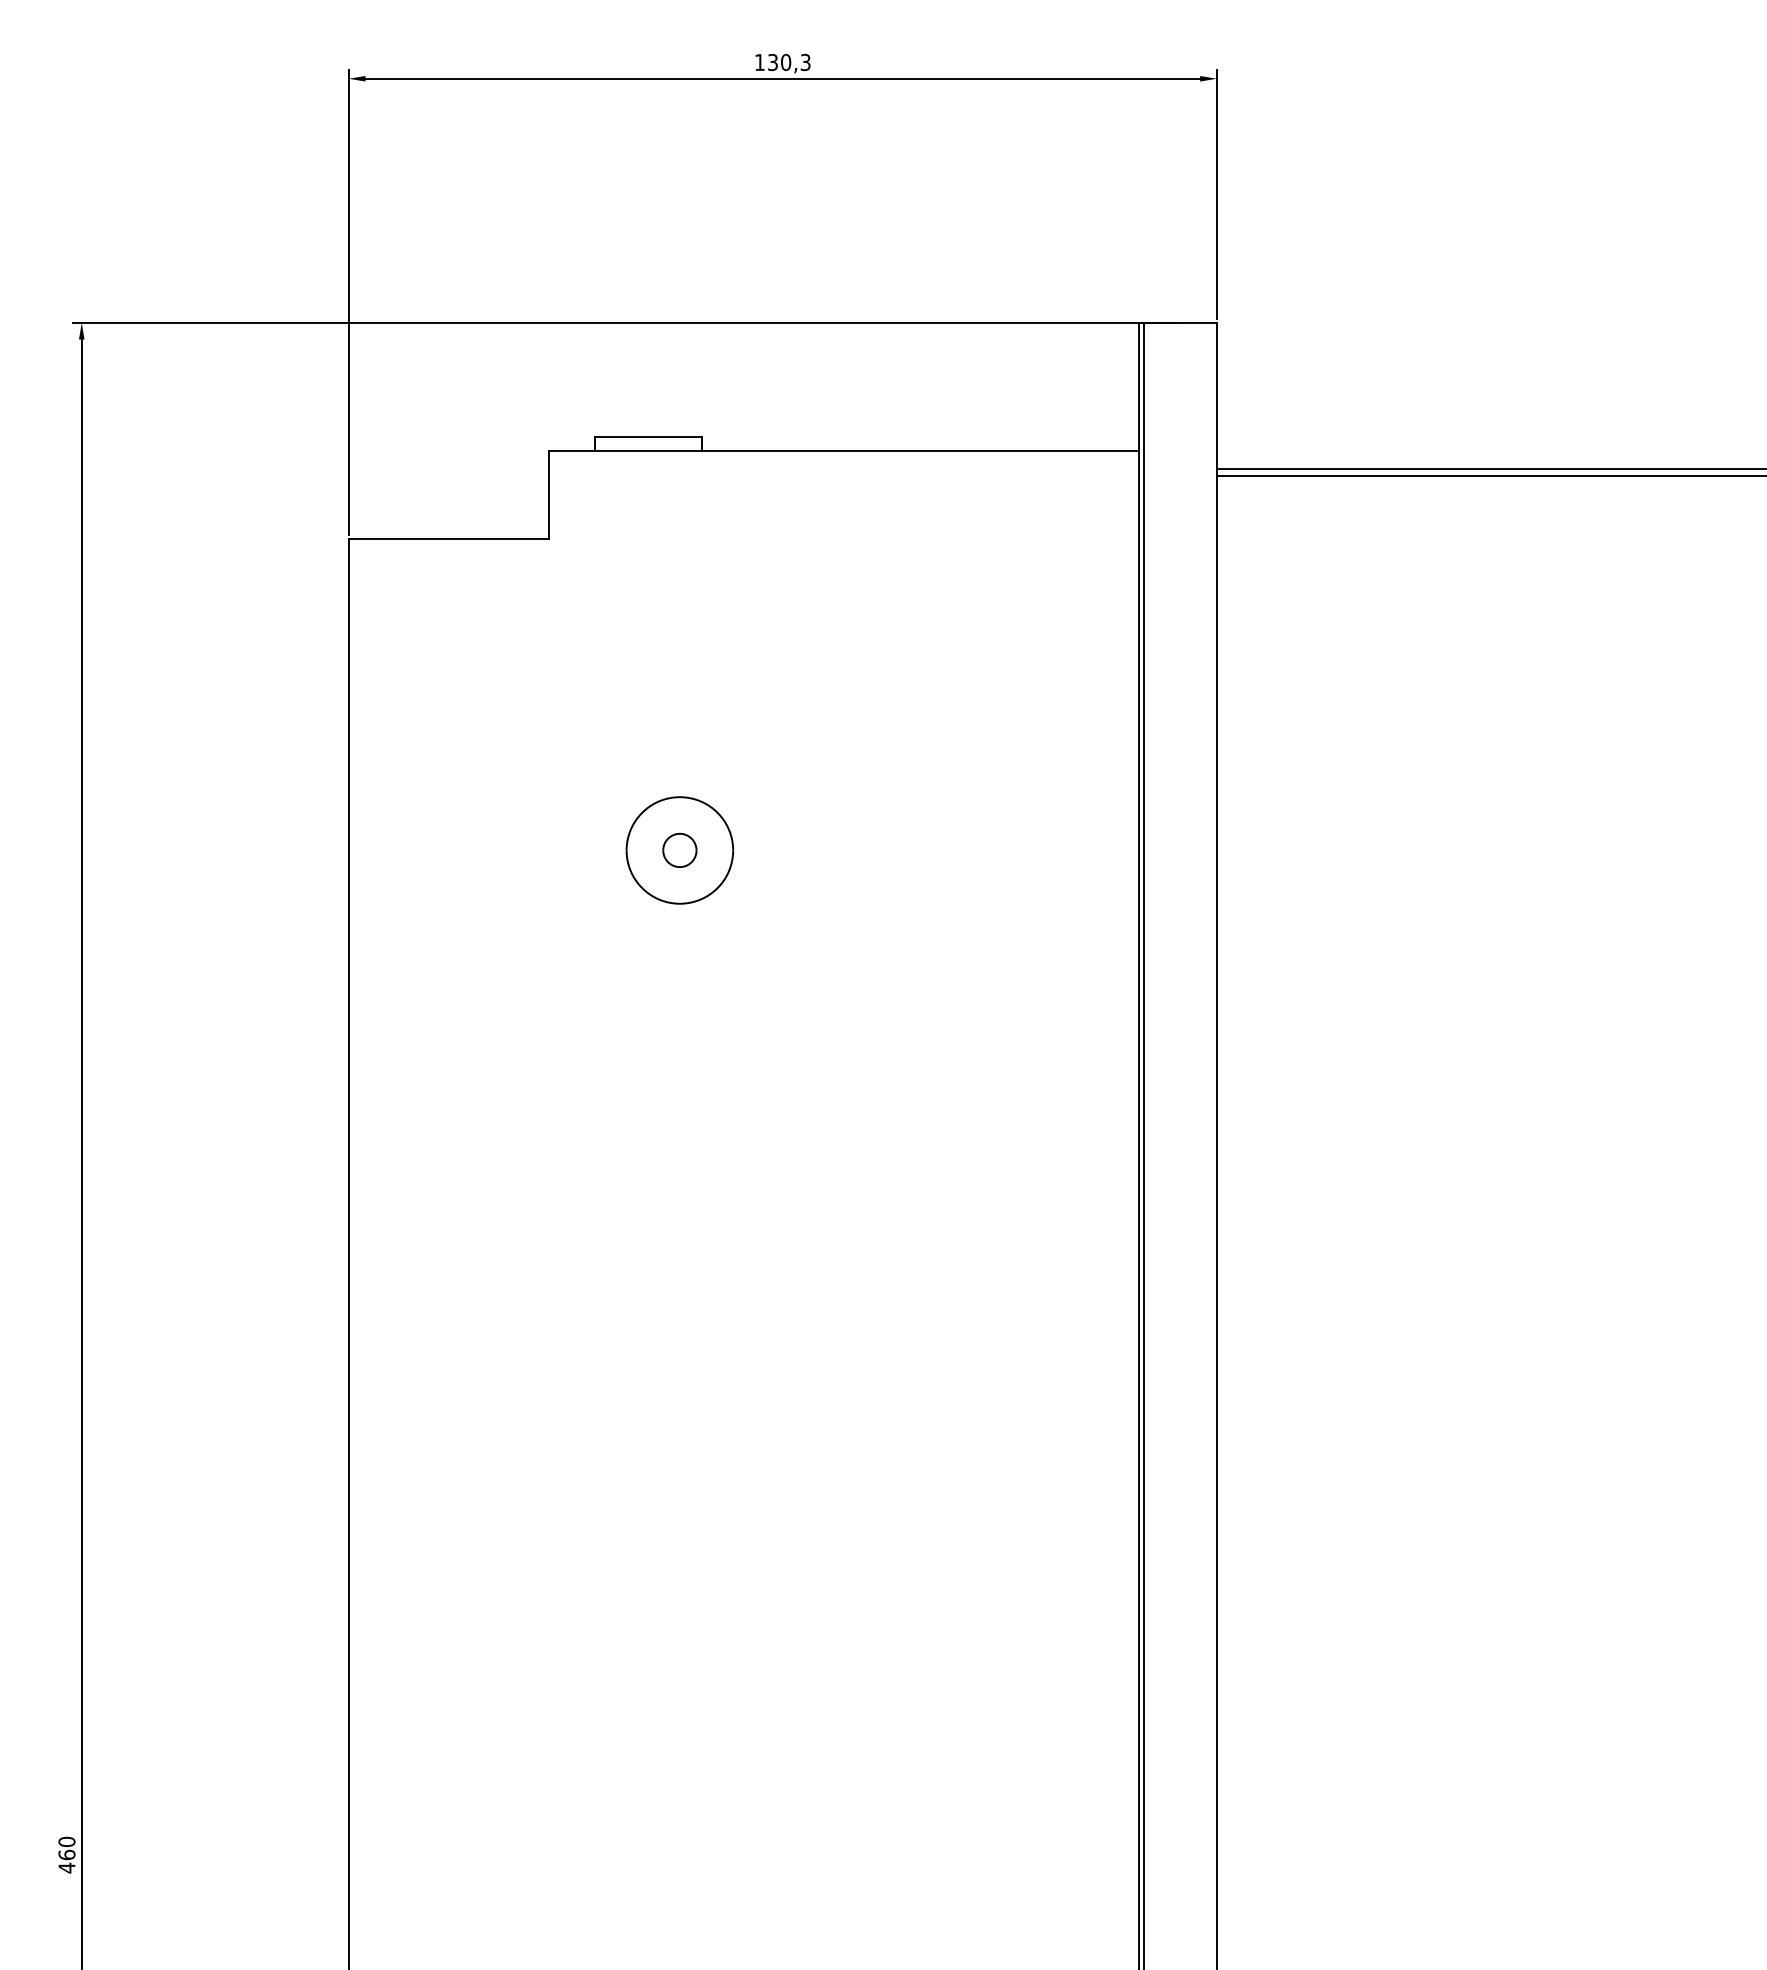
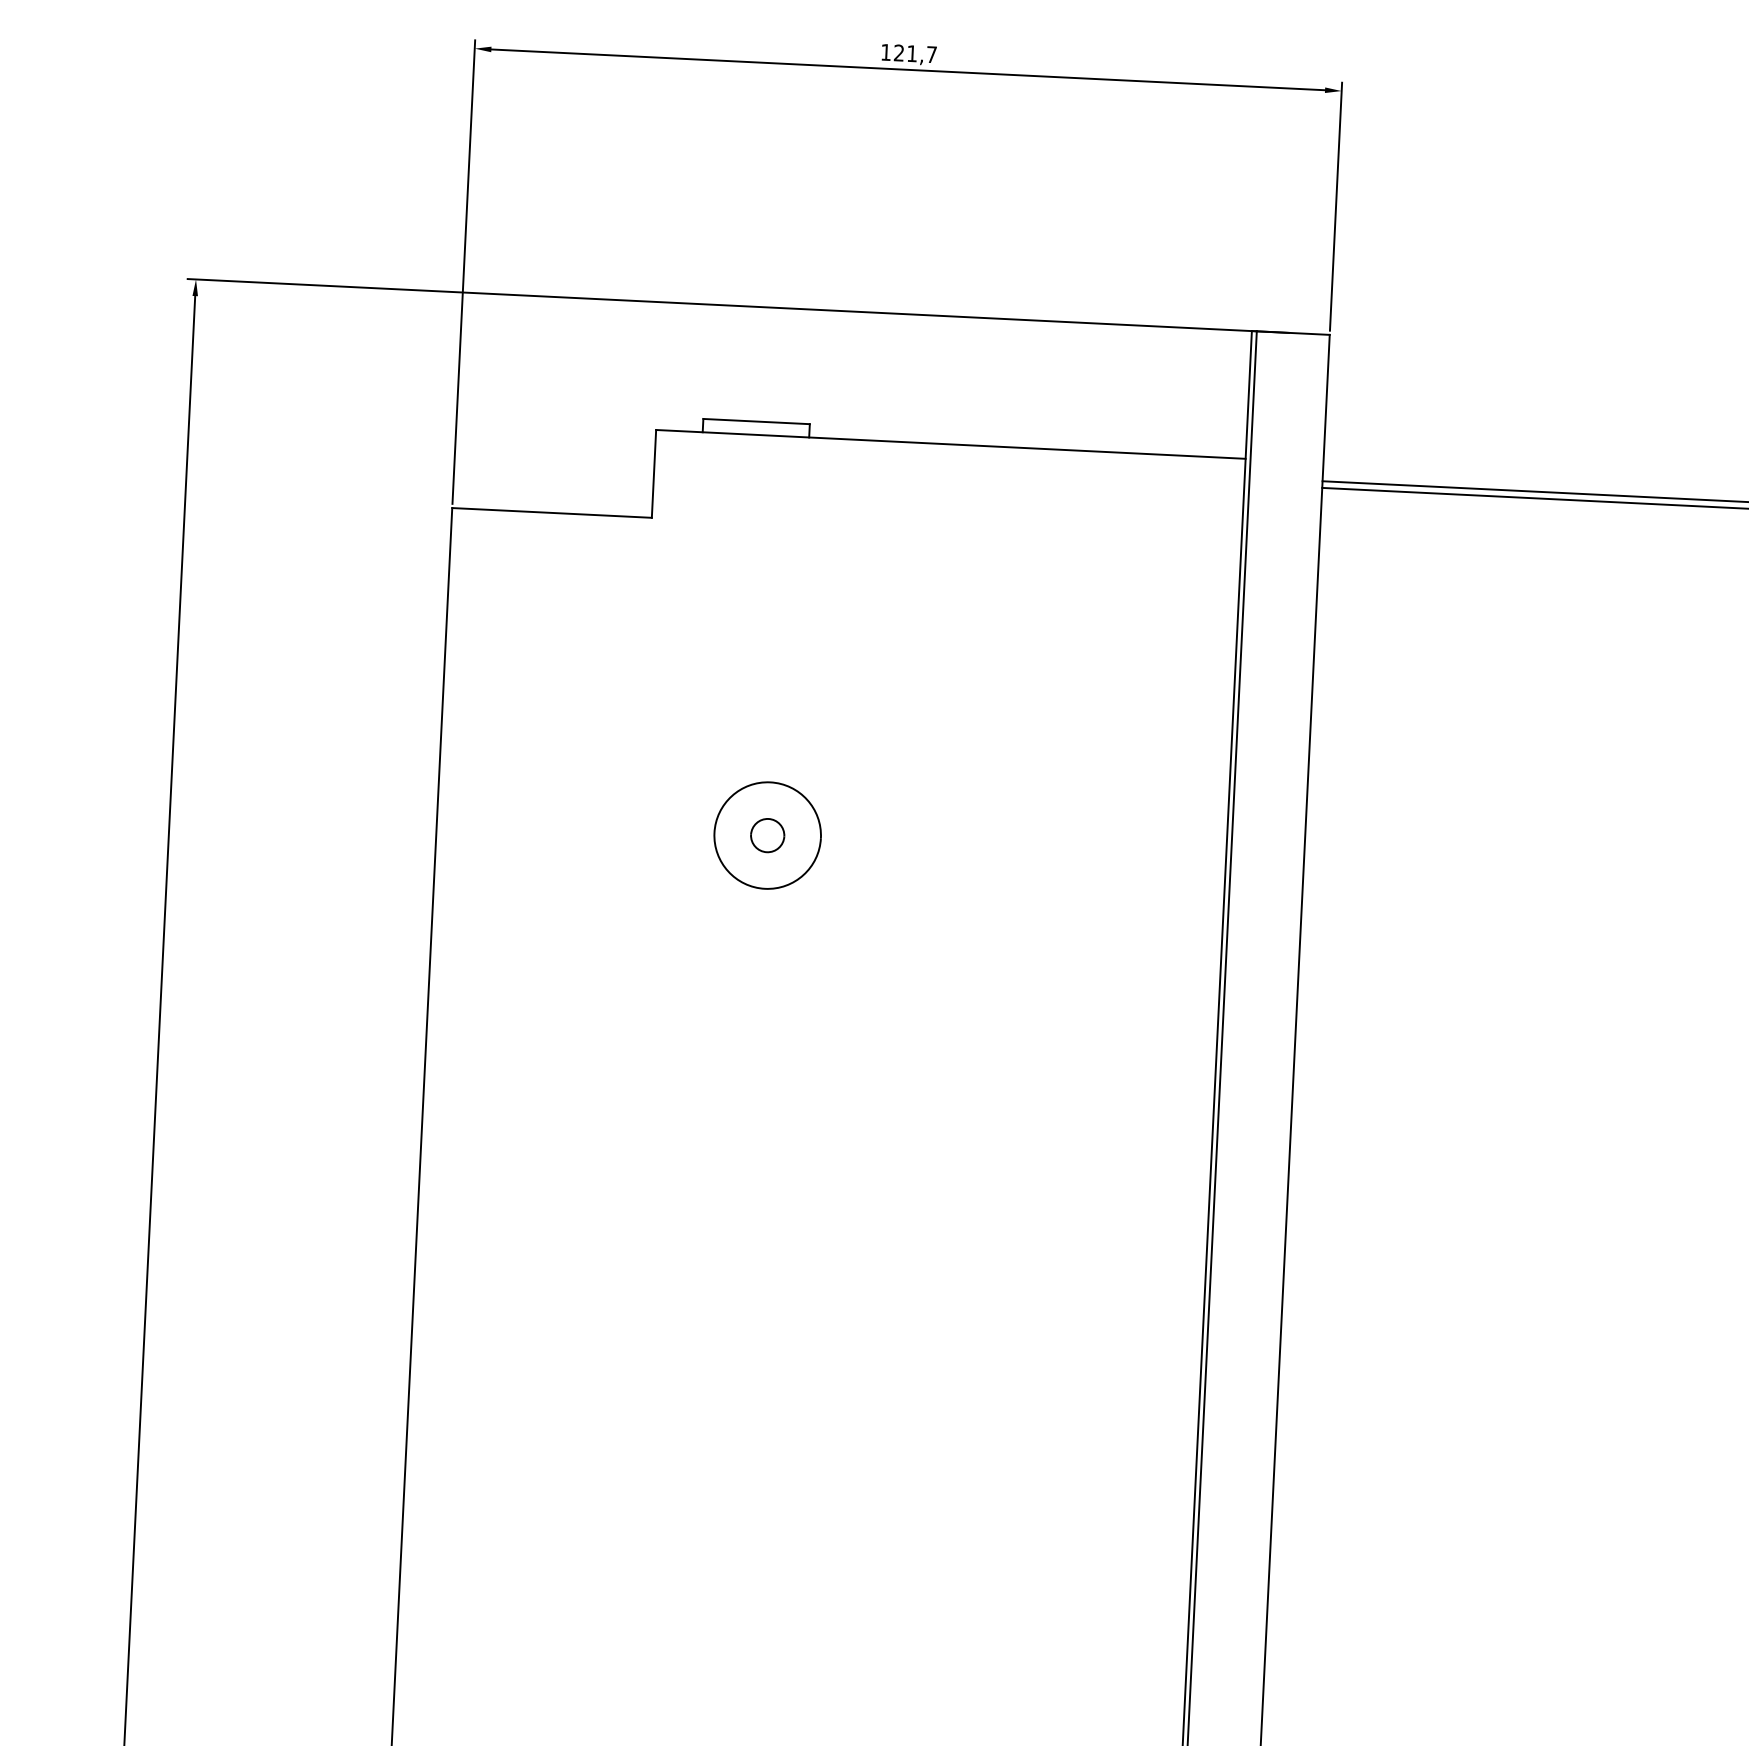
text: (789, 62) -> (915, 53), 130,3 -> 121,7

